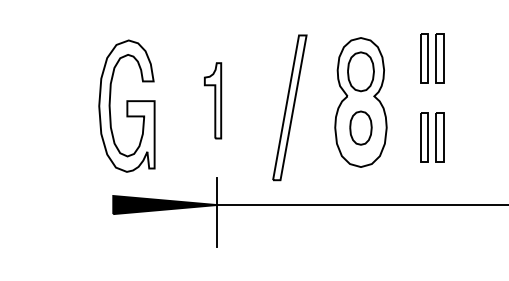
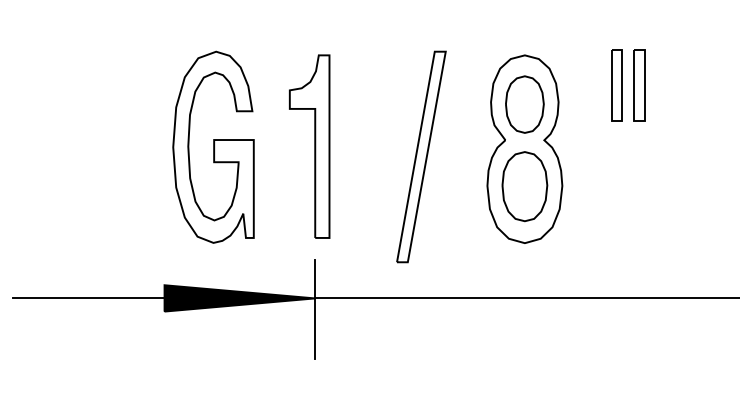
part: (212, 100) -> (308, 146), size x1.67
part: (126, 105) -> (212, 146), moved
part: (360, 127) -> (524, 185), size x1.43
part: (432, 137) -> (628, 200), removed
line: (61, 205) -> (89, 299), added

